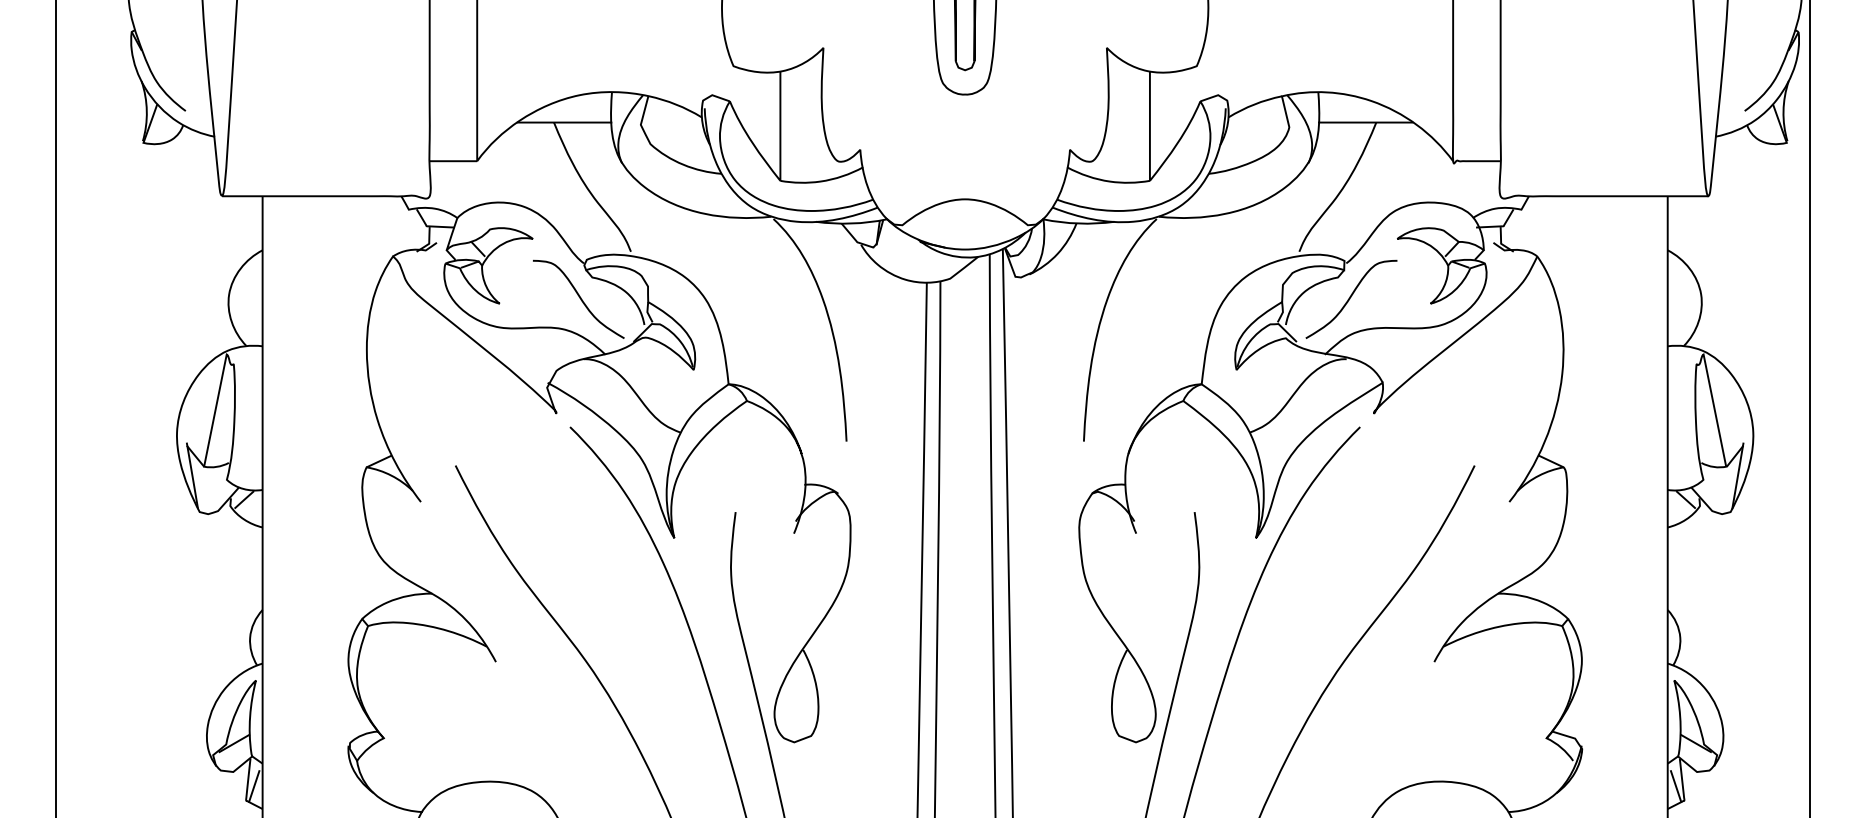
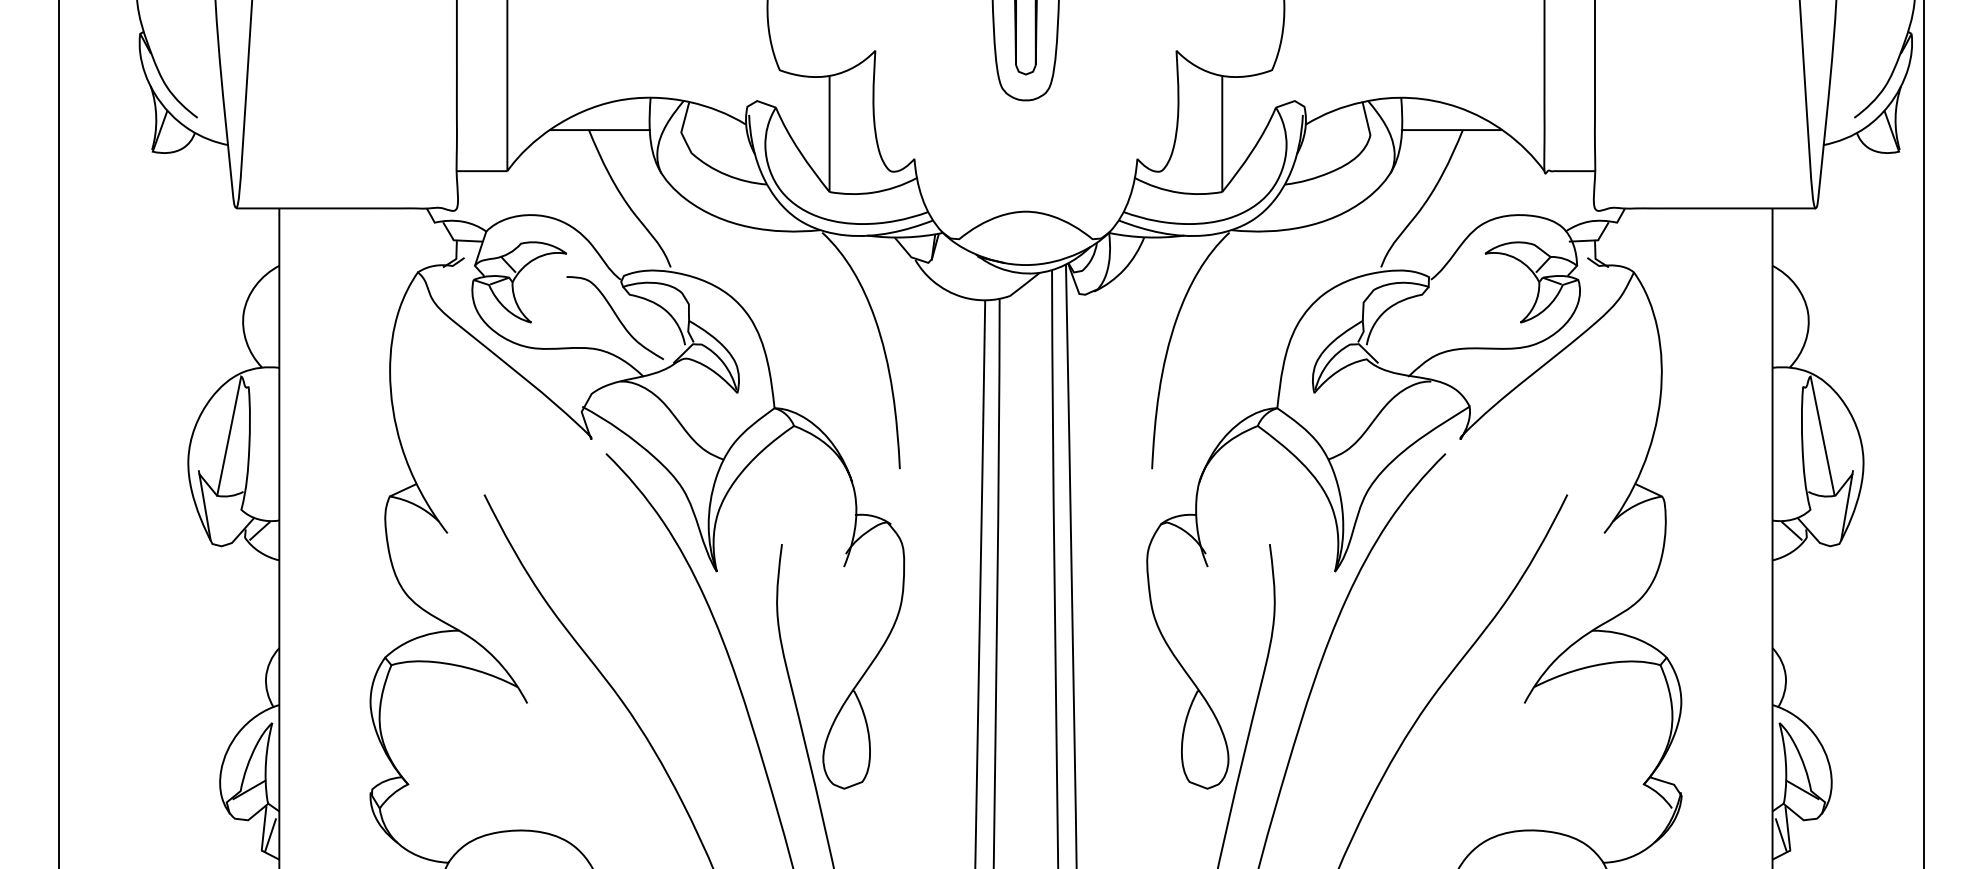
curve: (1351, 297) -> (1436, 316), removed

